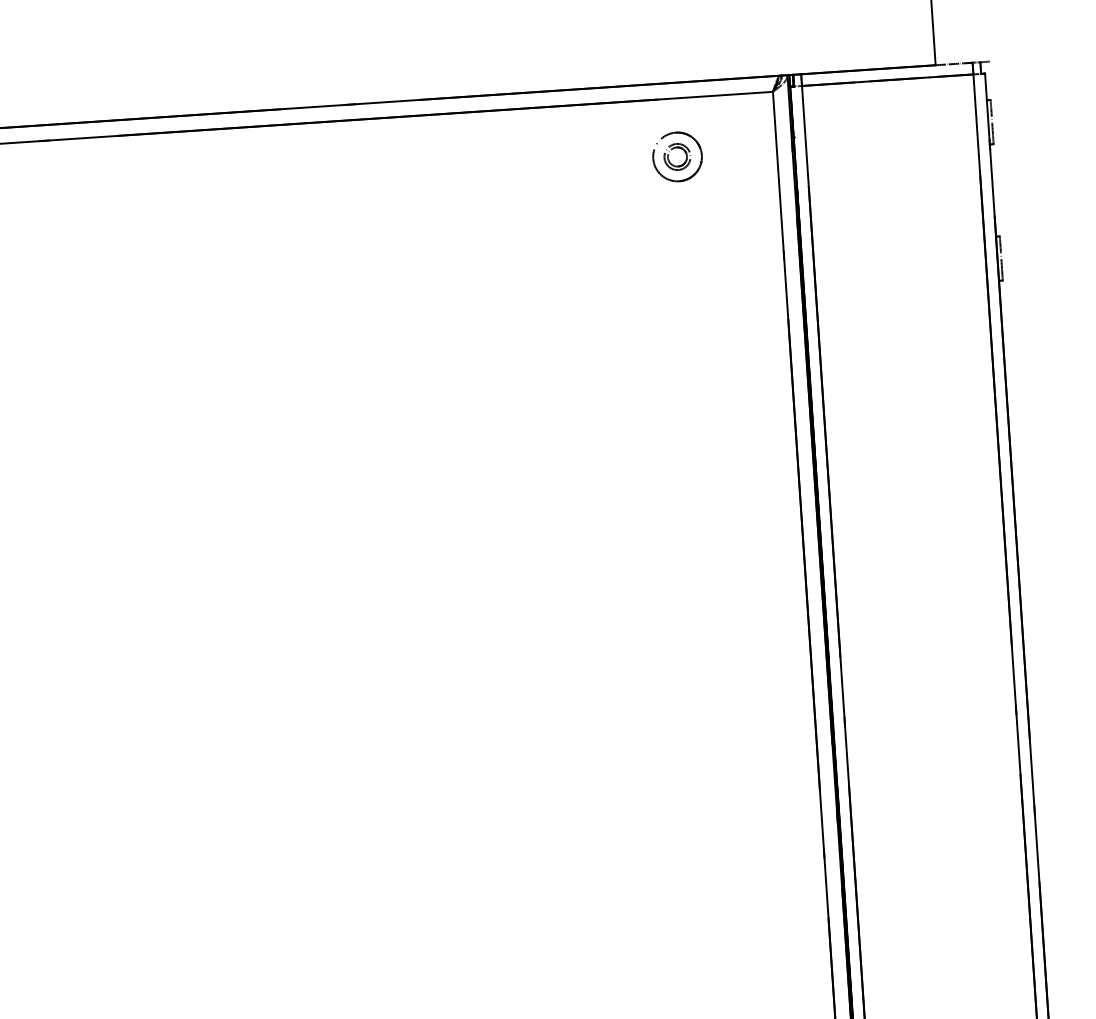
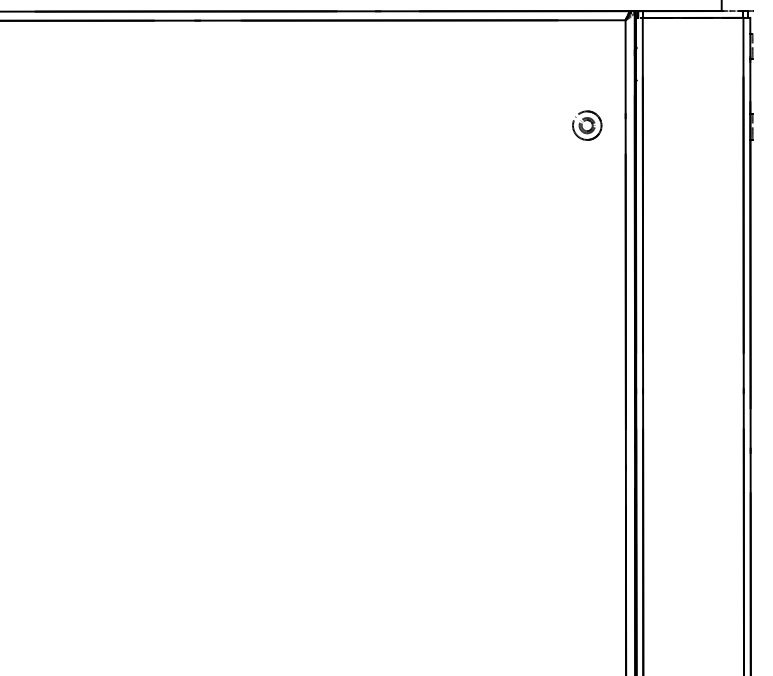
part: (677, 156) -> (587, 125), moved

